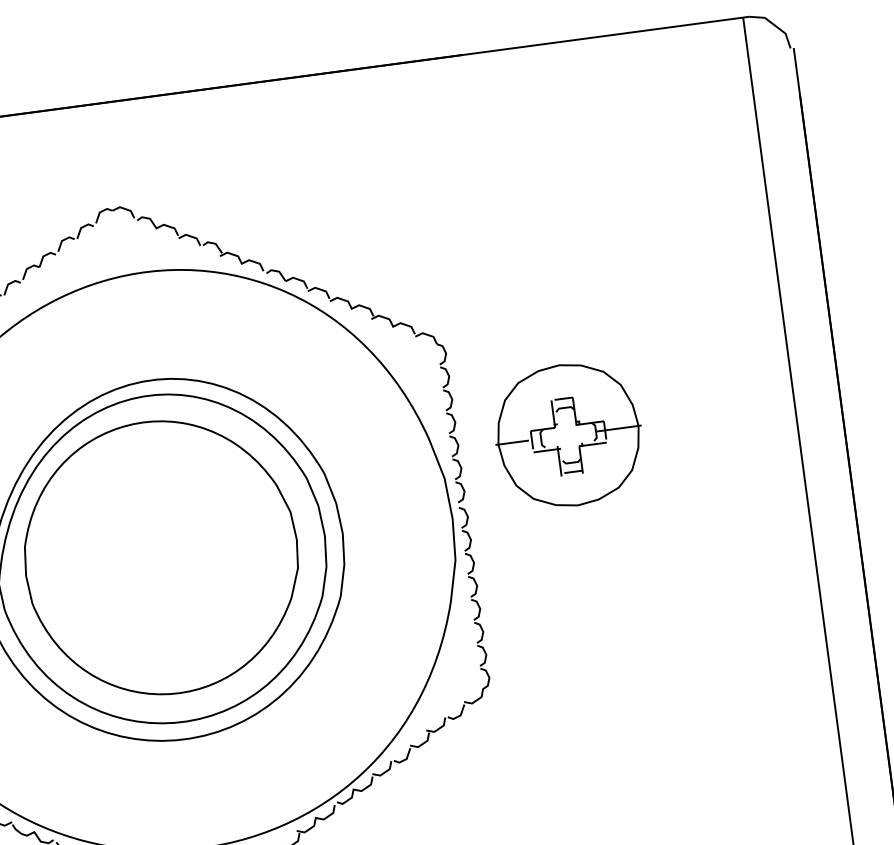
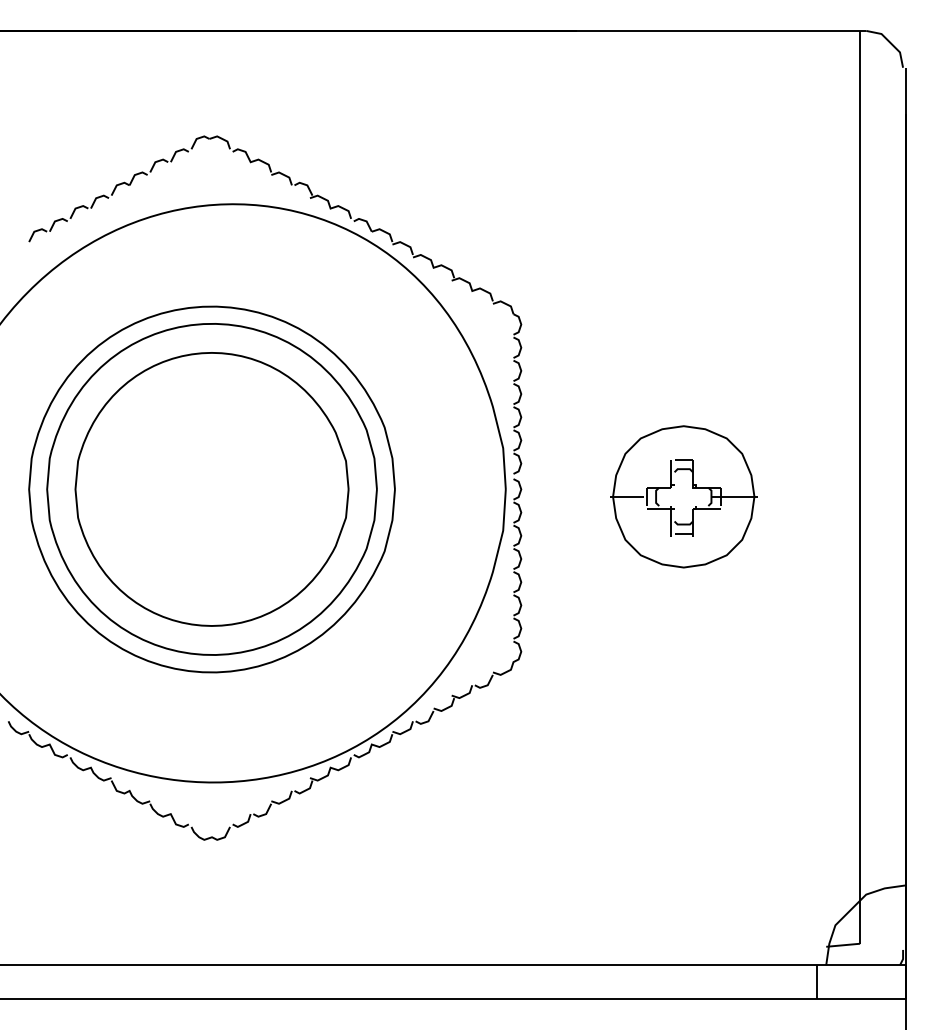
part: (568, 435) -> (683, 496), moved

